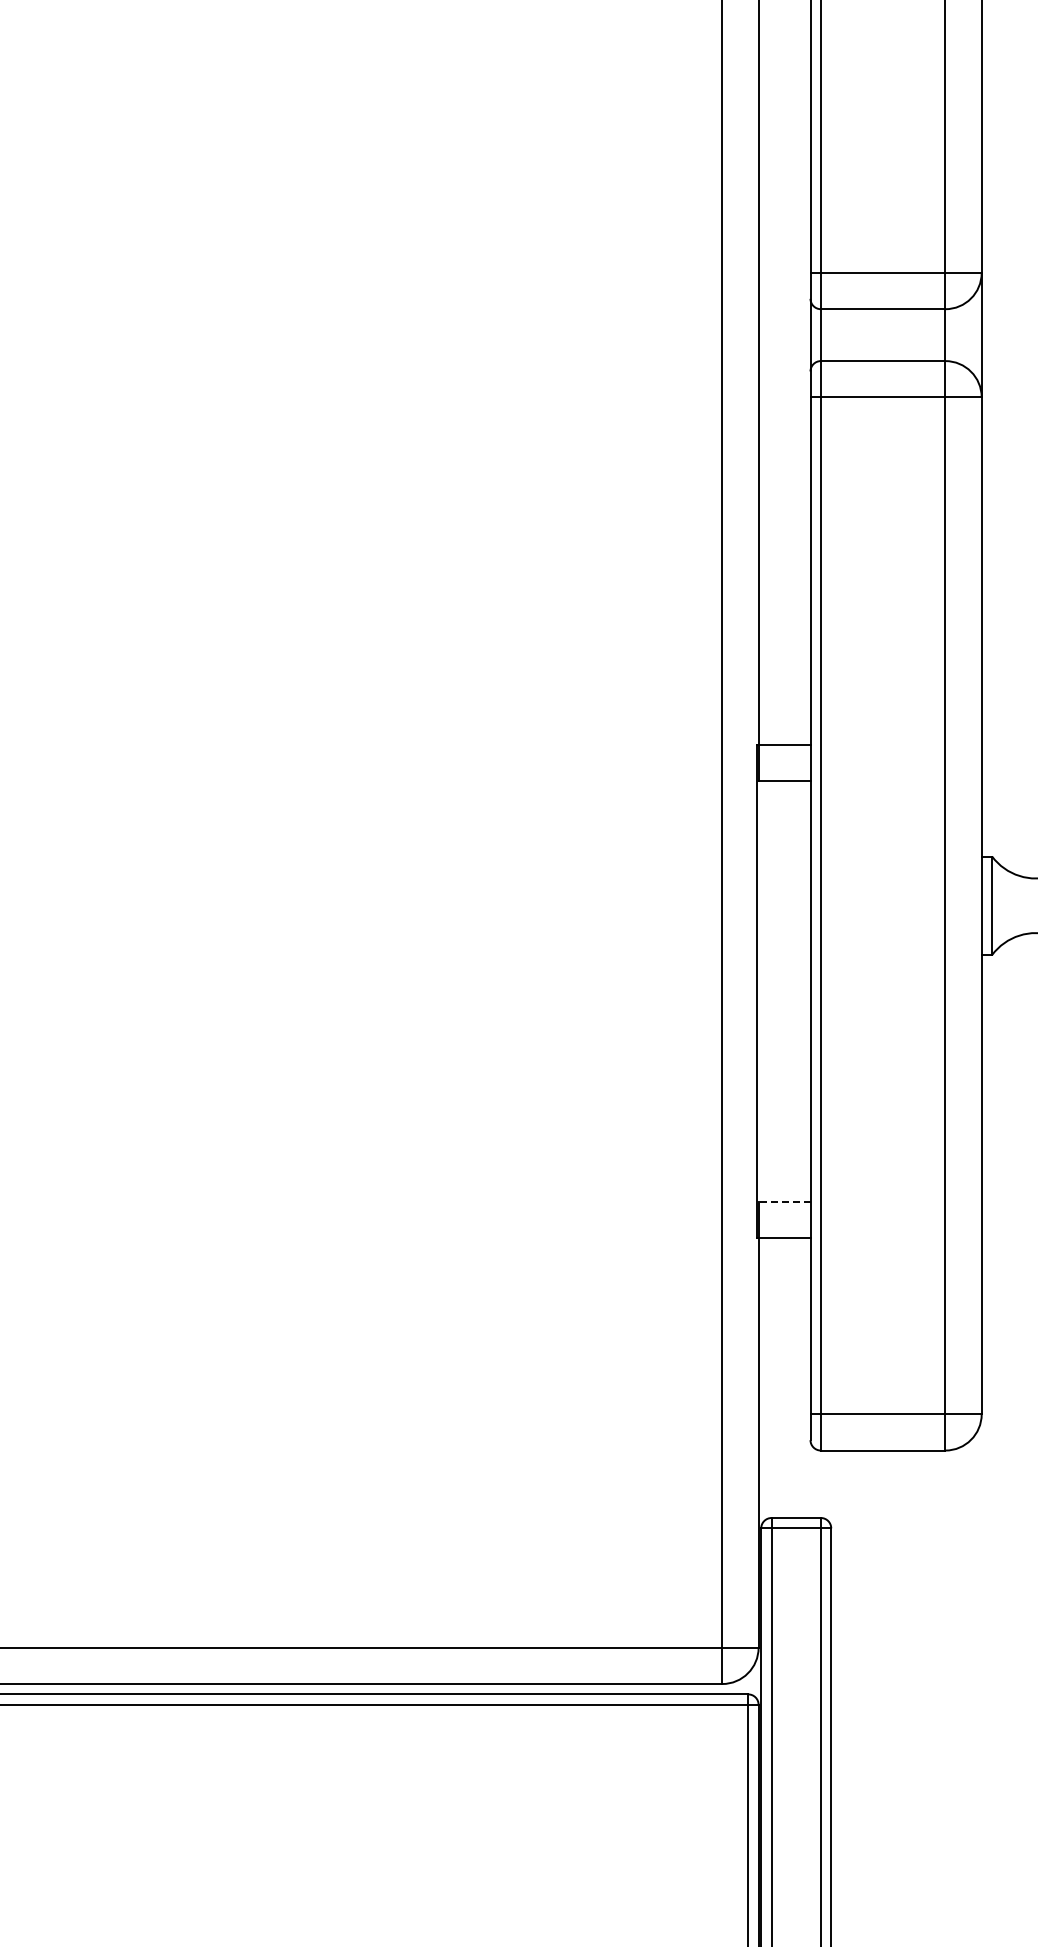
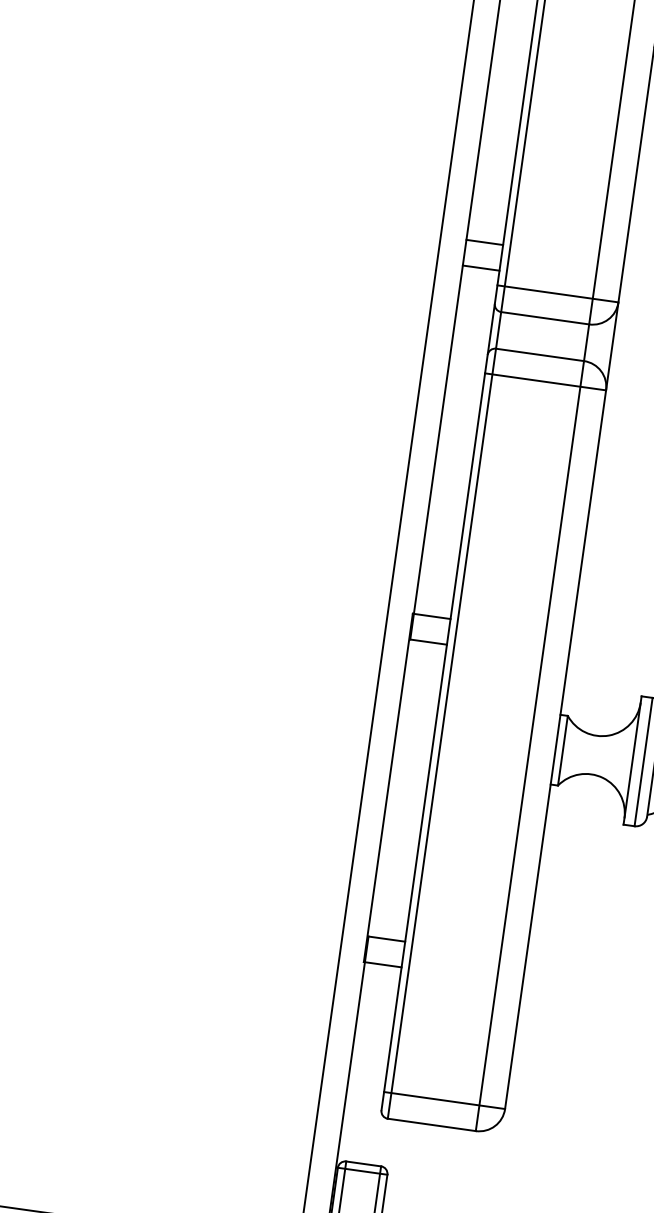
line: (784, 215) -> (484, 242), added
line: (784, 252) -> (481, 268), added
line: (784, 1201) -> (386, 939), dashed -> solid

